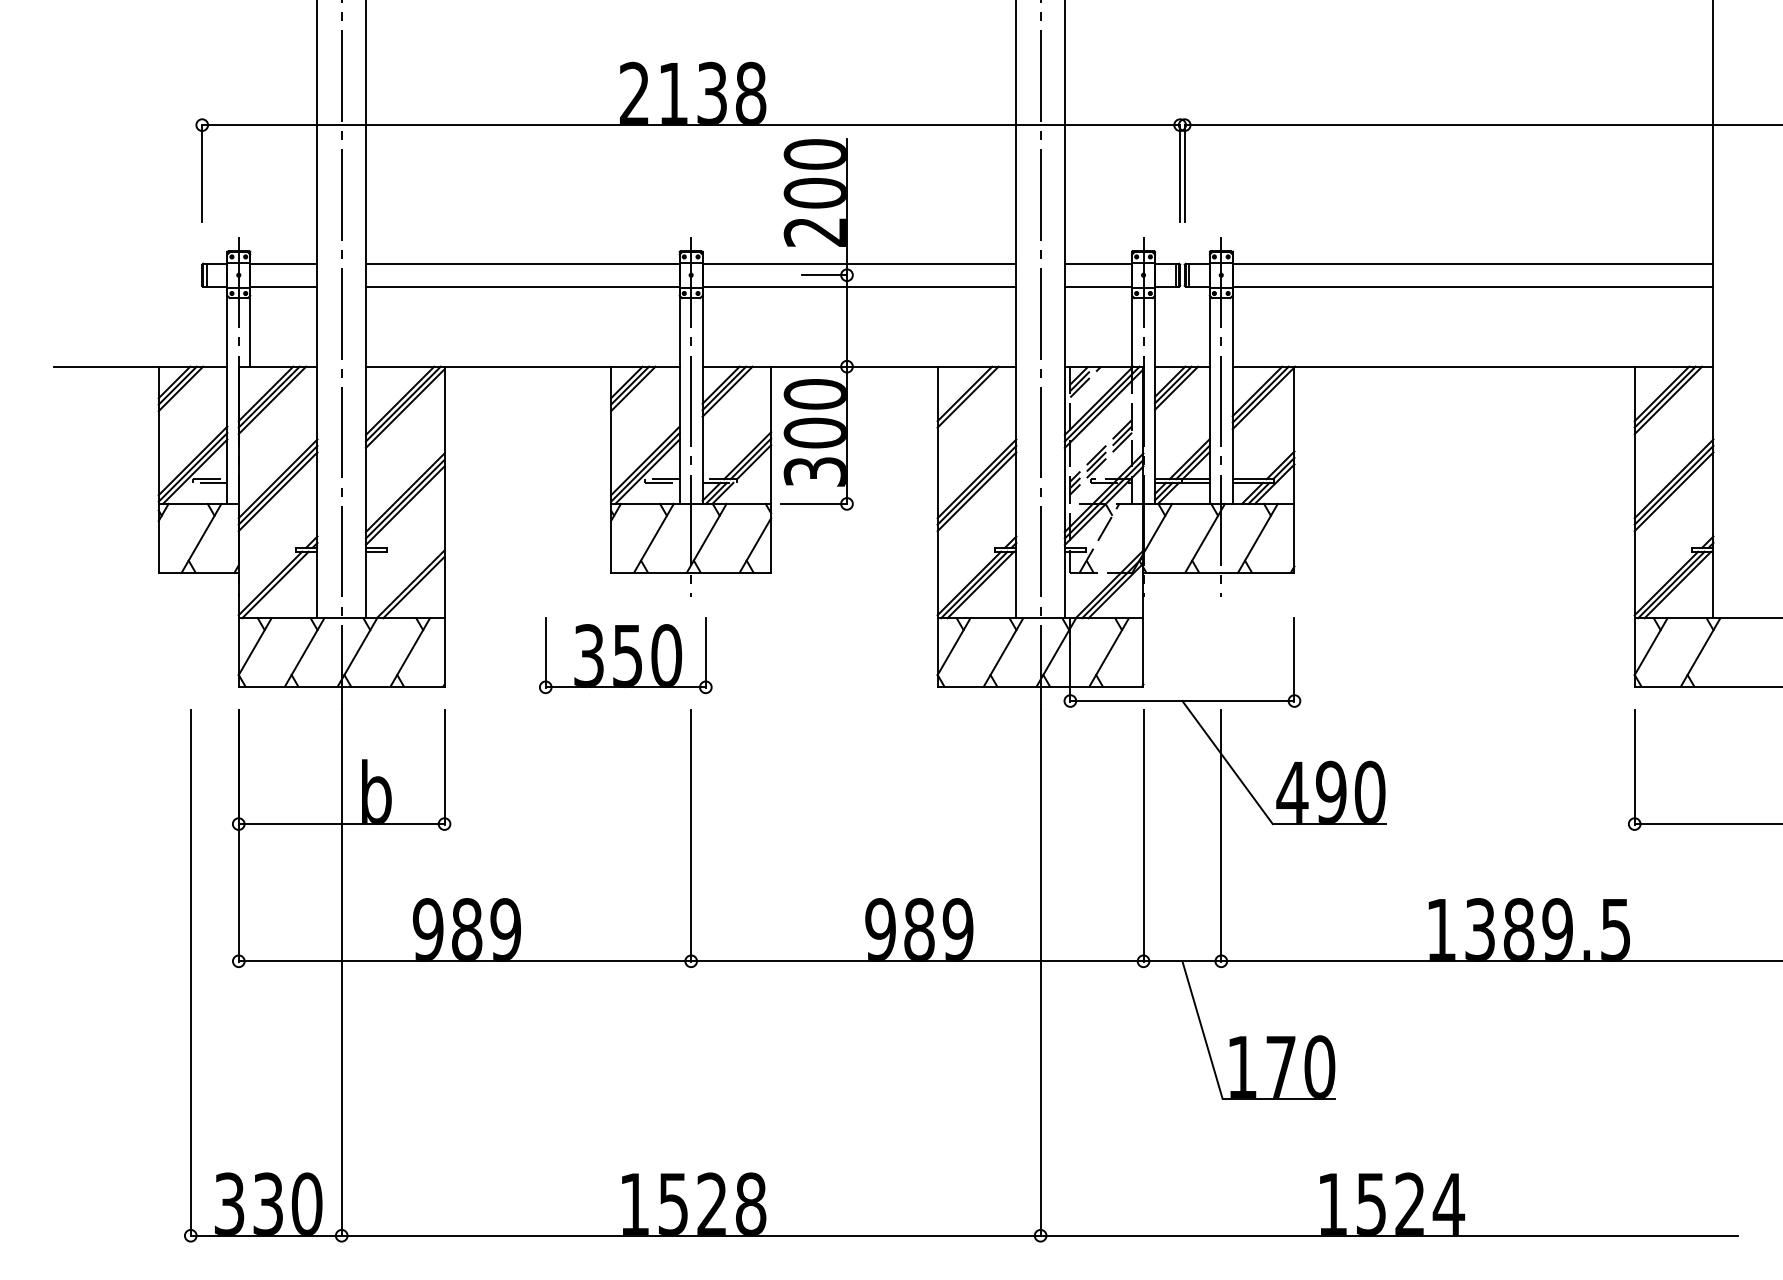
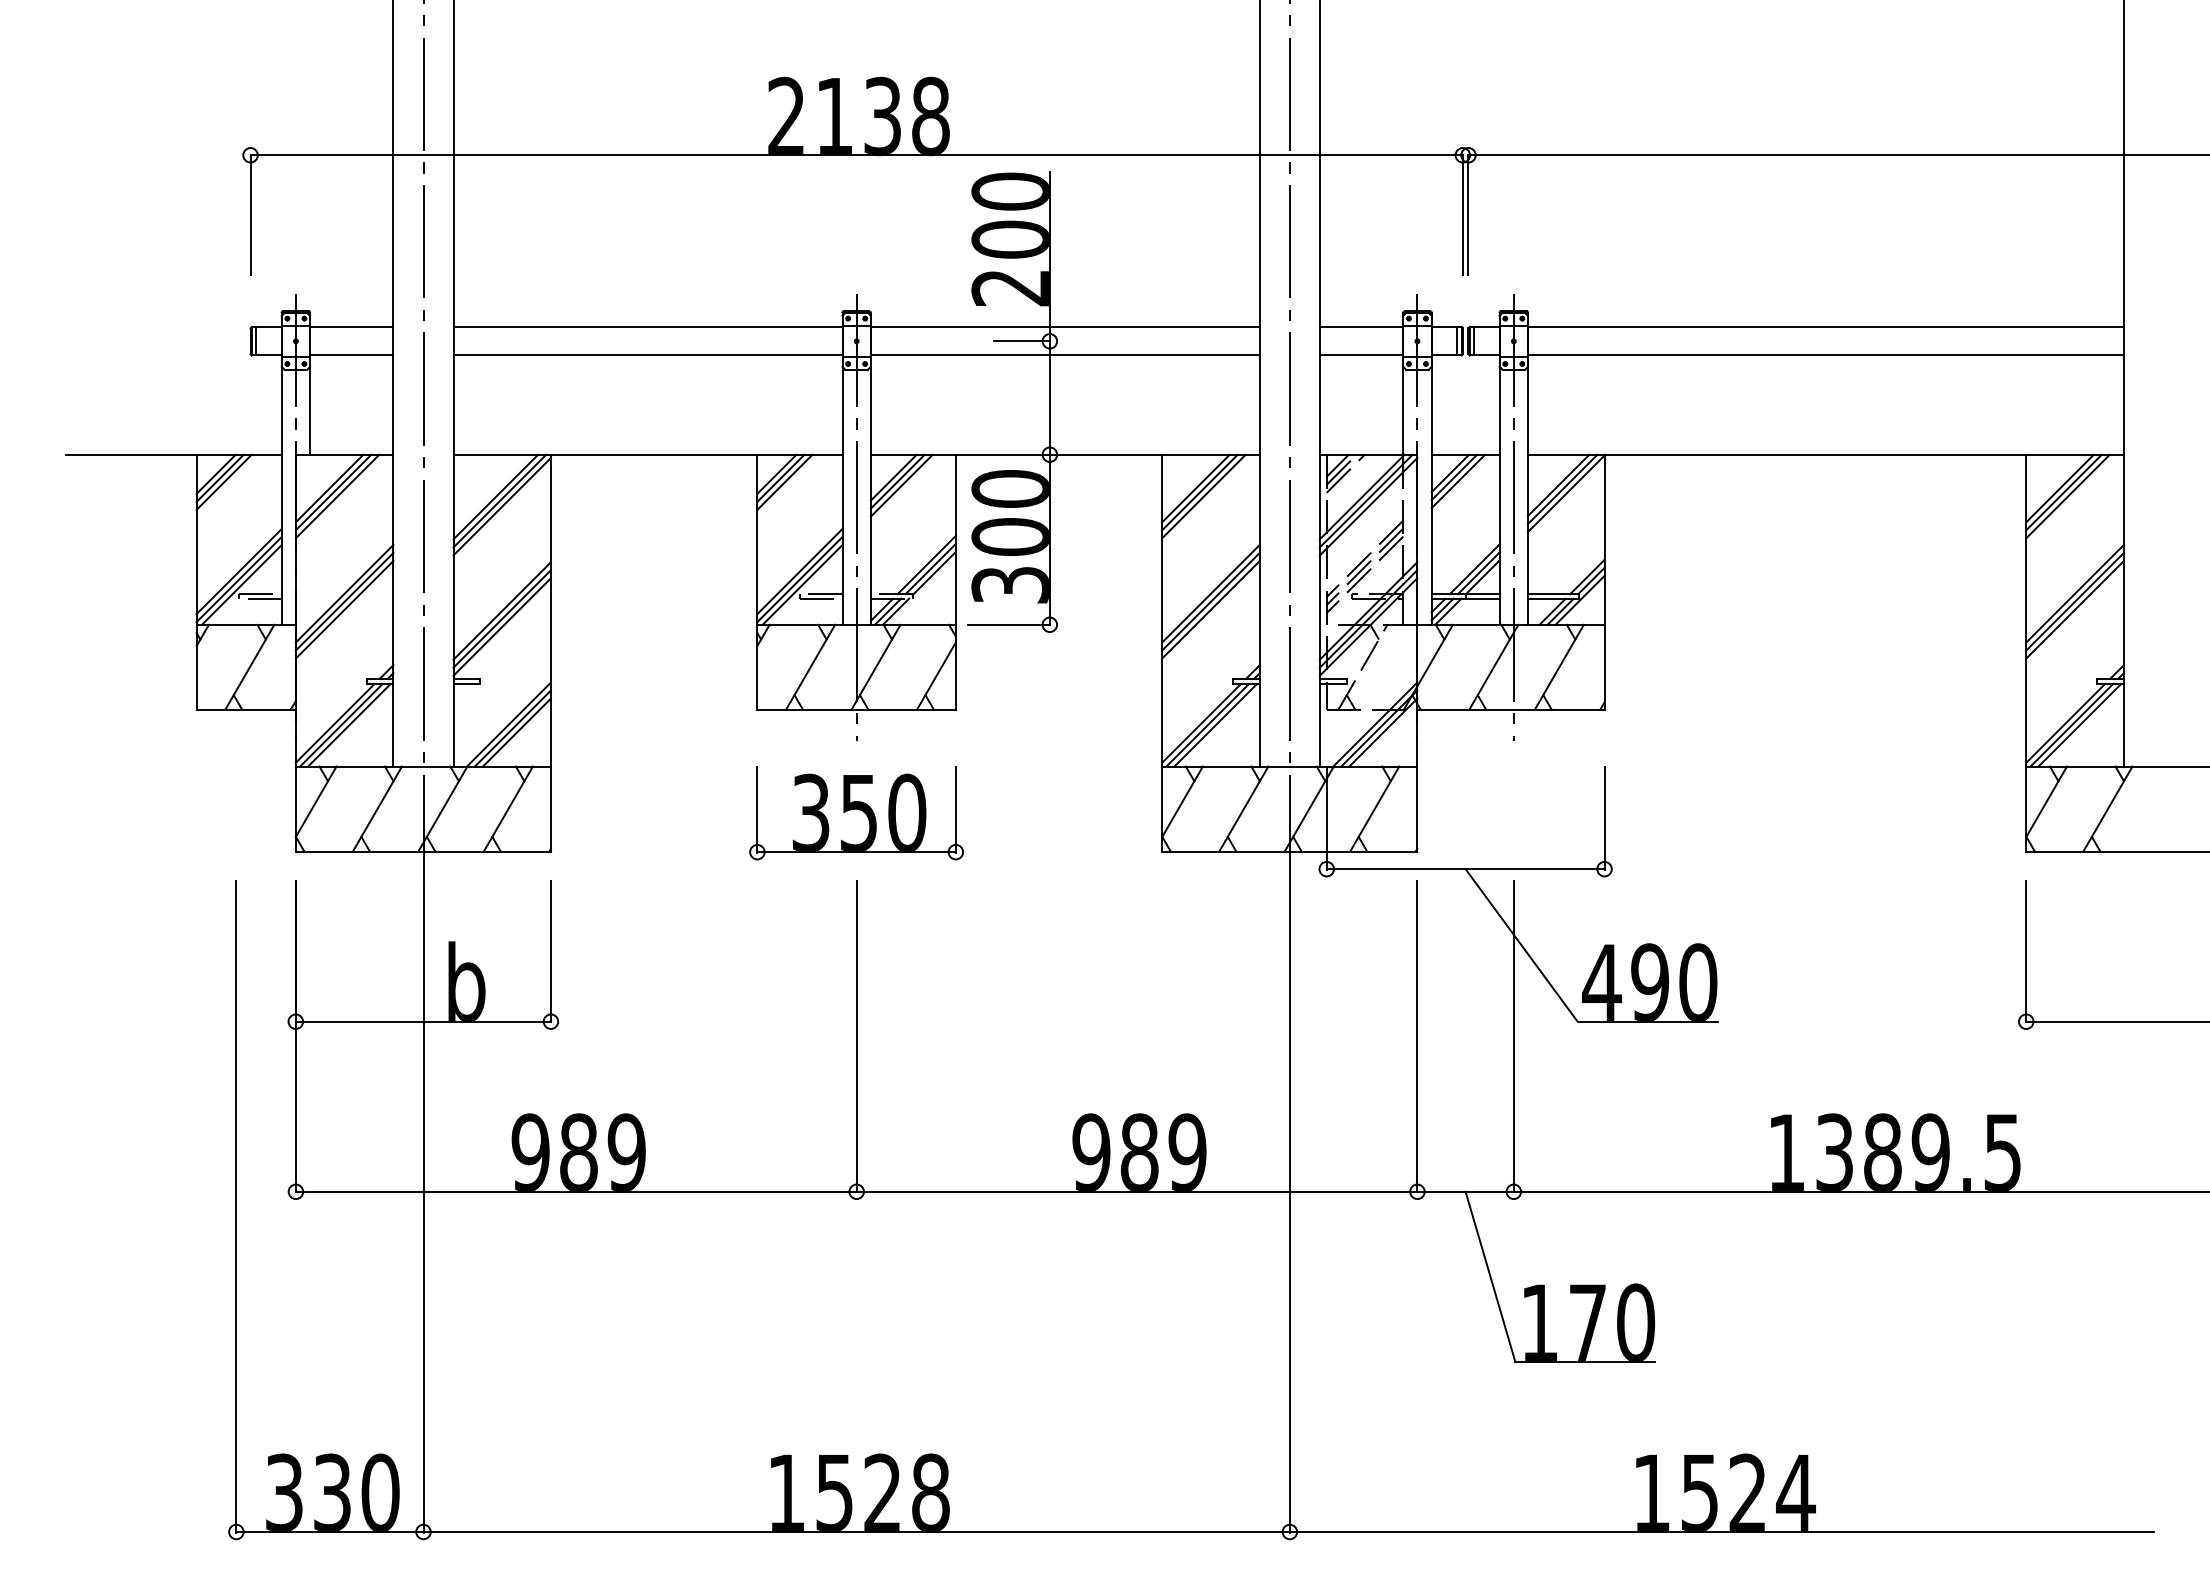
line: (970, 400) -> (1203, 496), added
line: (282, 585) -> (349, 725), added
line: (416, 590) -> (516, 732), added
part: (625, 656) -> (856, 813), moved

